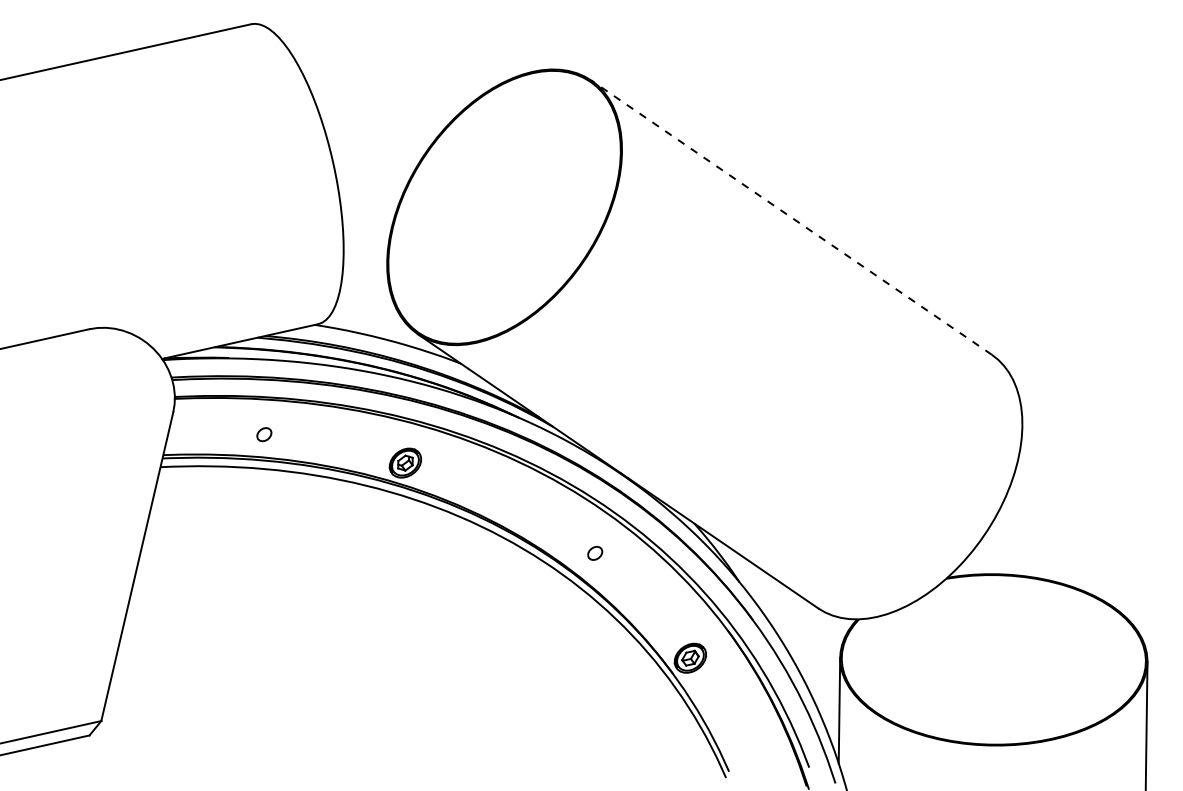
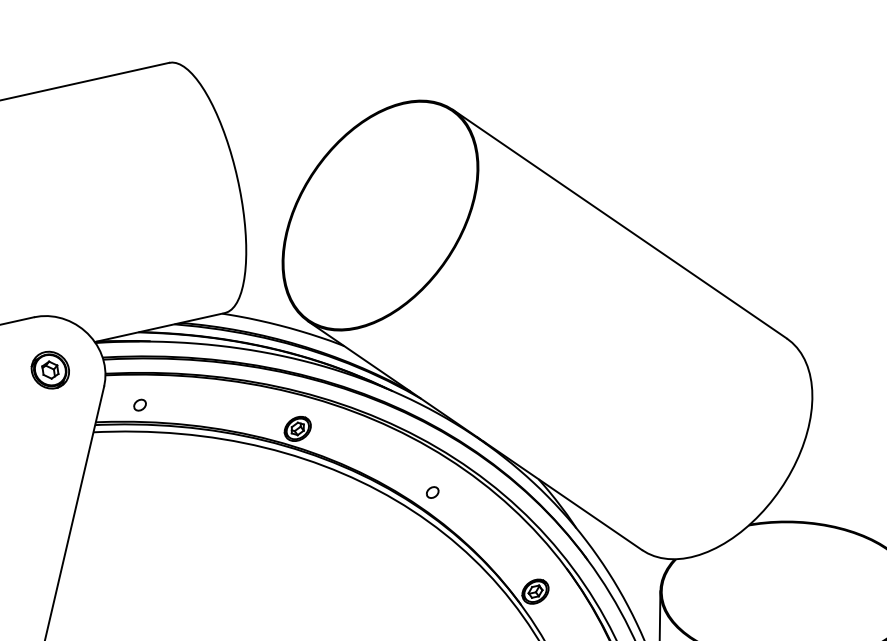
line: (791, 217) -> (619, 224), dashed -> solid
part: (108, 392) -> (50, 370), added
part: (264, 434) -> (140, 405), moved
part: (595, 552) -> (432, 491), moved

